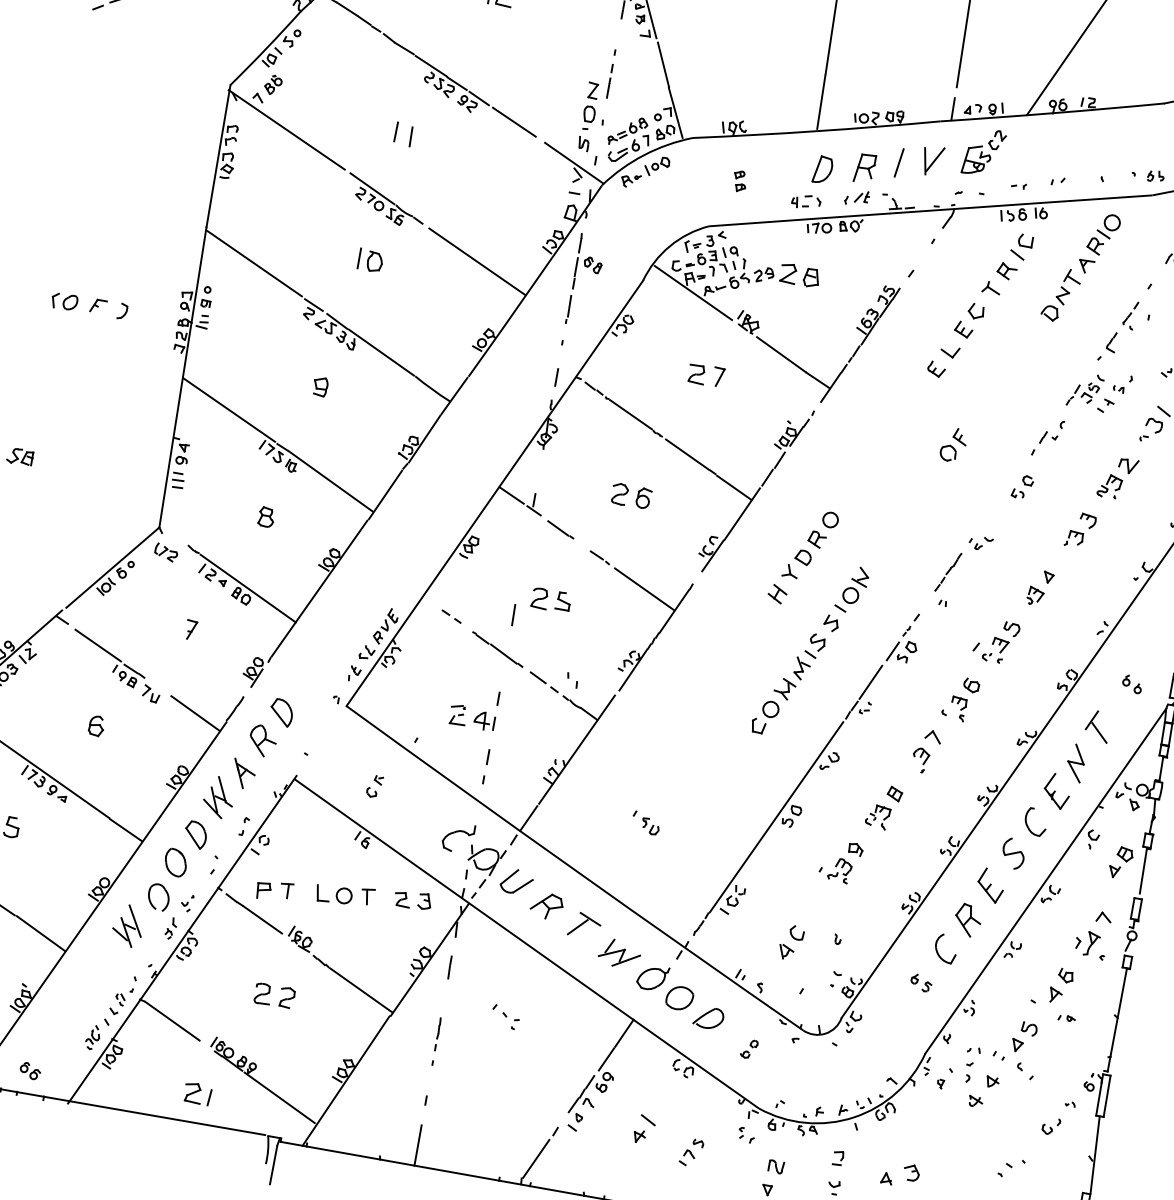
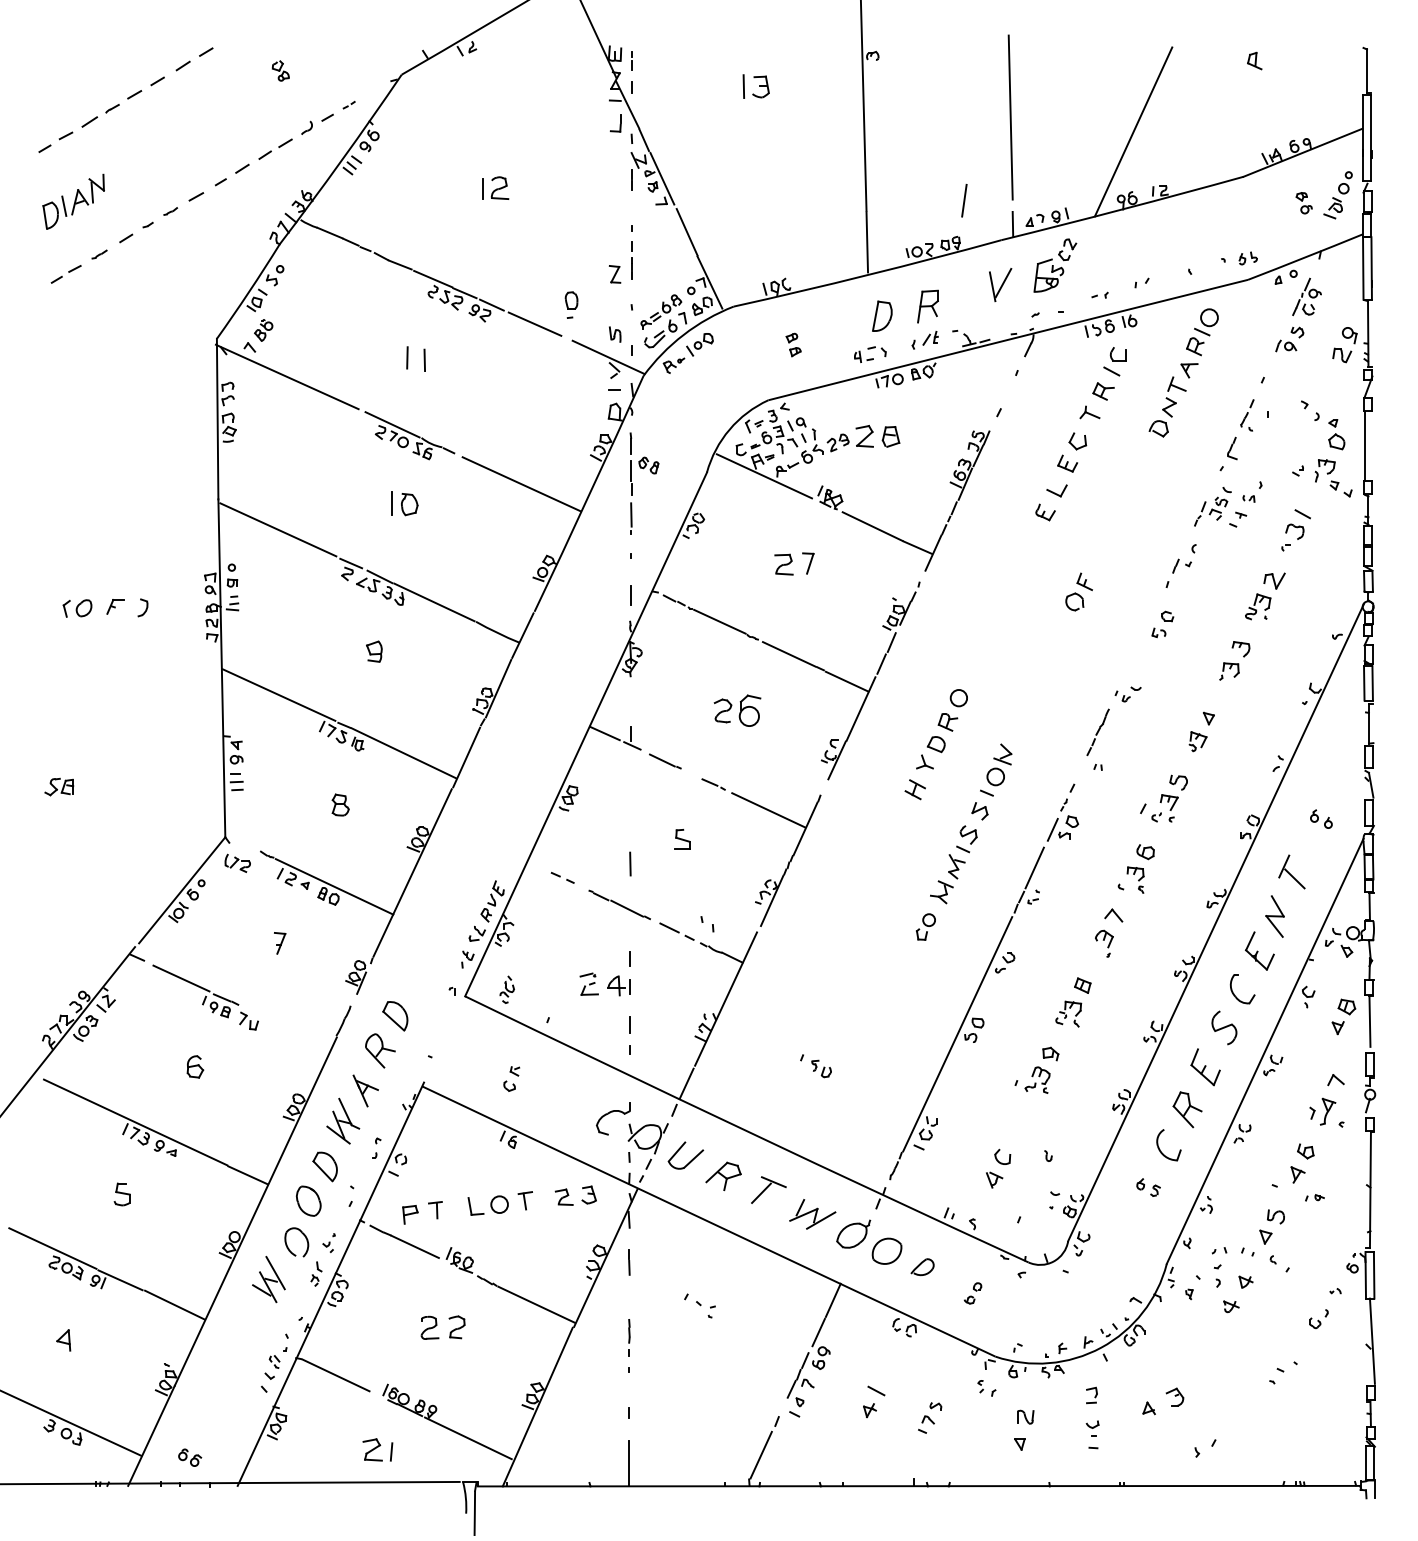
part: (588, 117) -> (571, 304), moved
line: (899, 162) -> (964, 200), moved
part: (644, 498) -> (750, 710), size x1.4
part: (539, 598) -> (655, 840), removed
line: (194, 713) -> (300, 1033), removed
part: (765, 716) -> (925, 926), size x0.7
part: (708, 1017) -> (922, 1266), size x0.7
part: (92, 1037) -> (506, 989), moved

